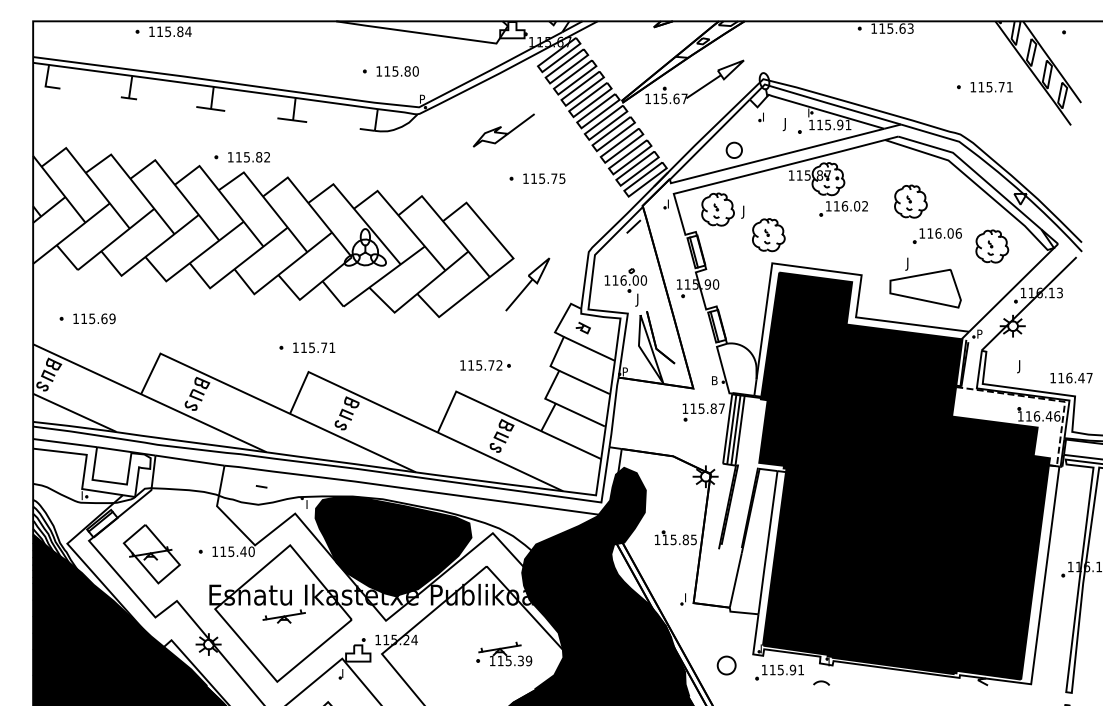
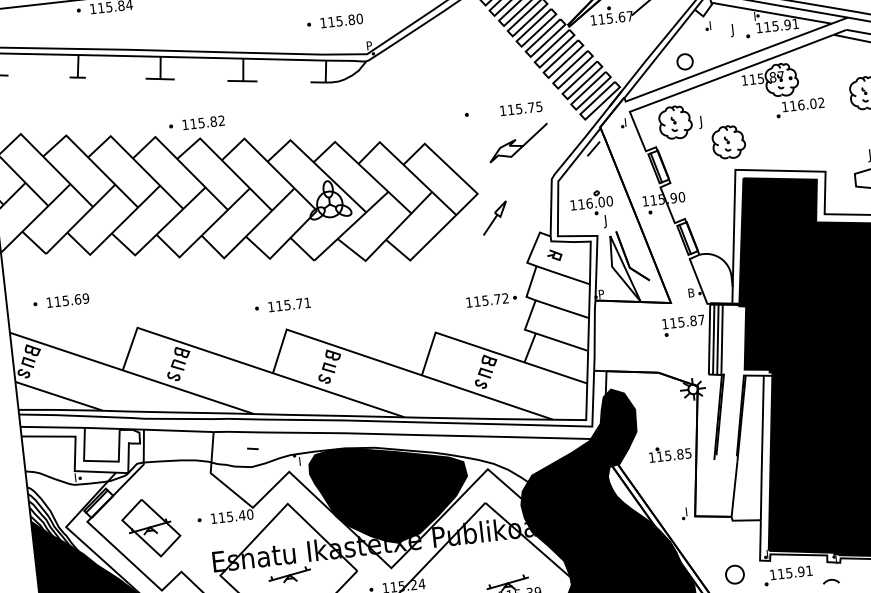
curve: (503, 132) -> (518, 145), moved
text: (544, 178) -> (521, 108), moved
part: (527, 284) -> (494, 218), size x0.6
part: (485, 365) -> (491, 300), moved

